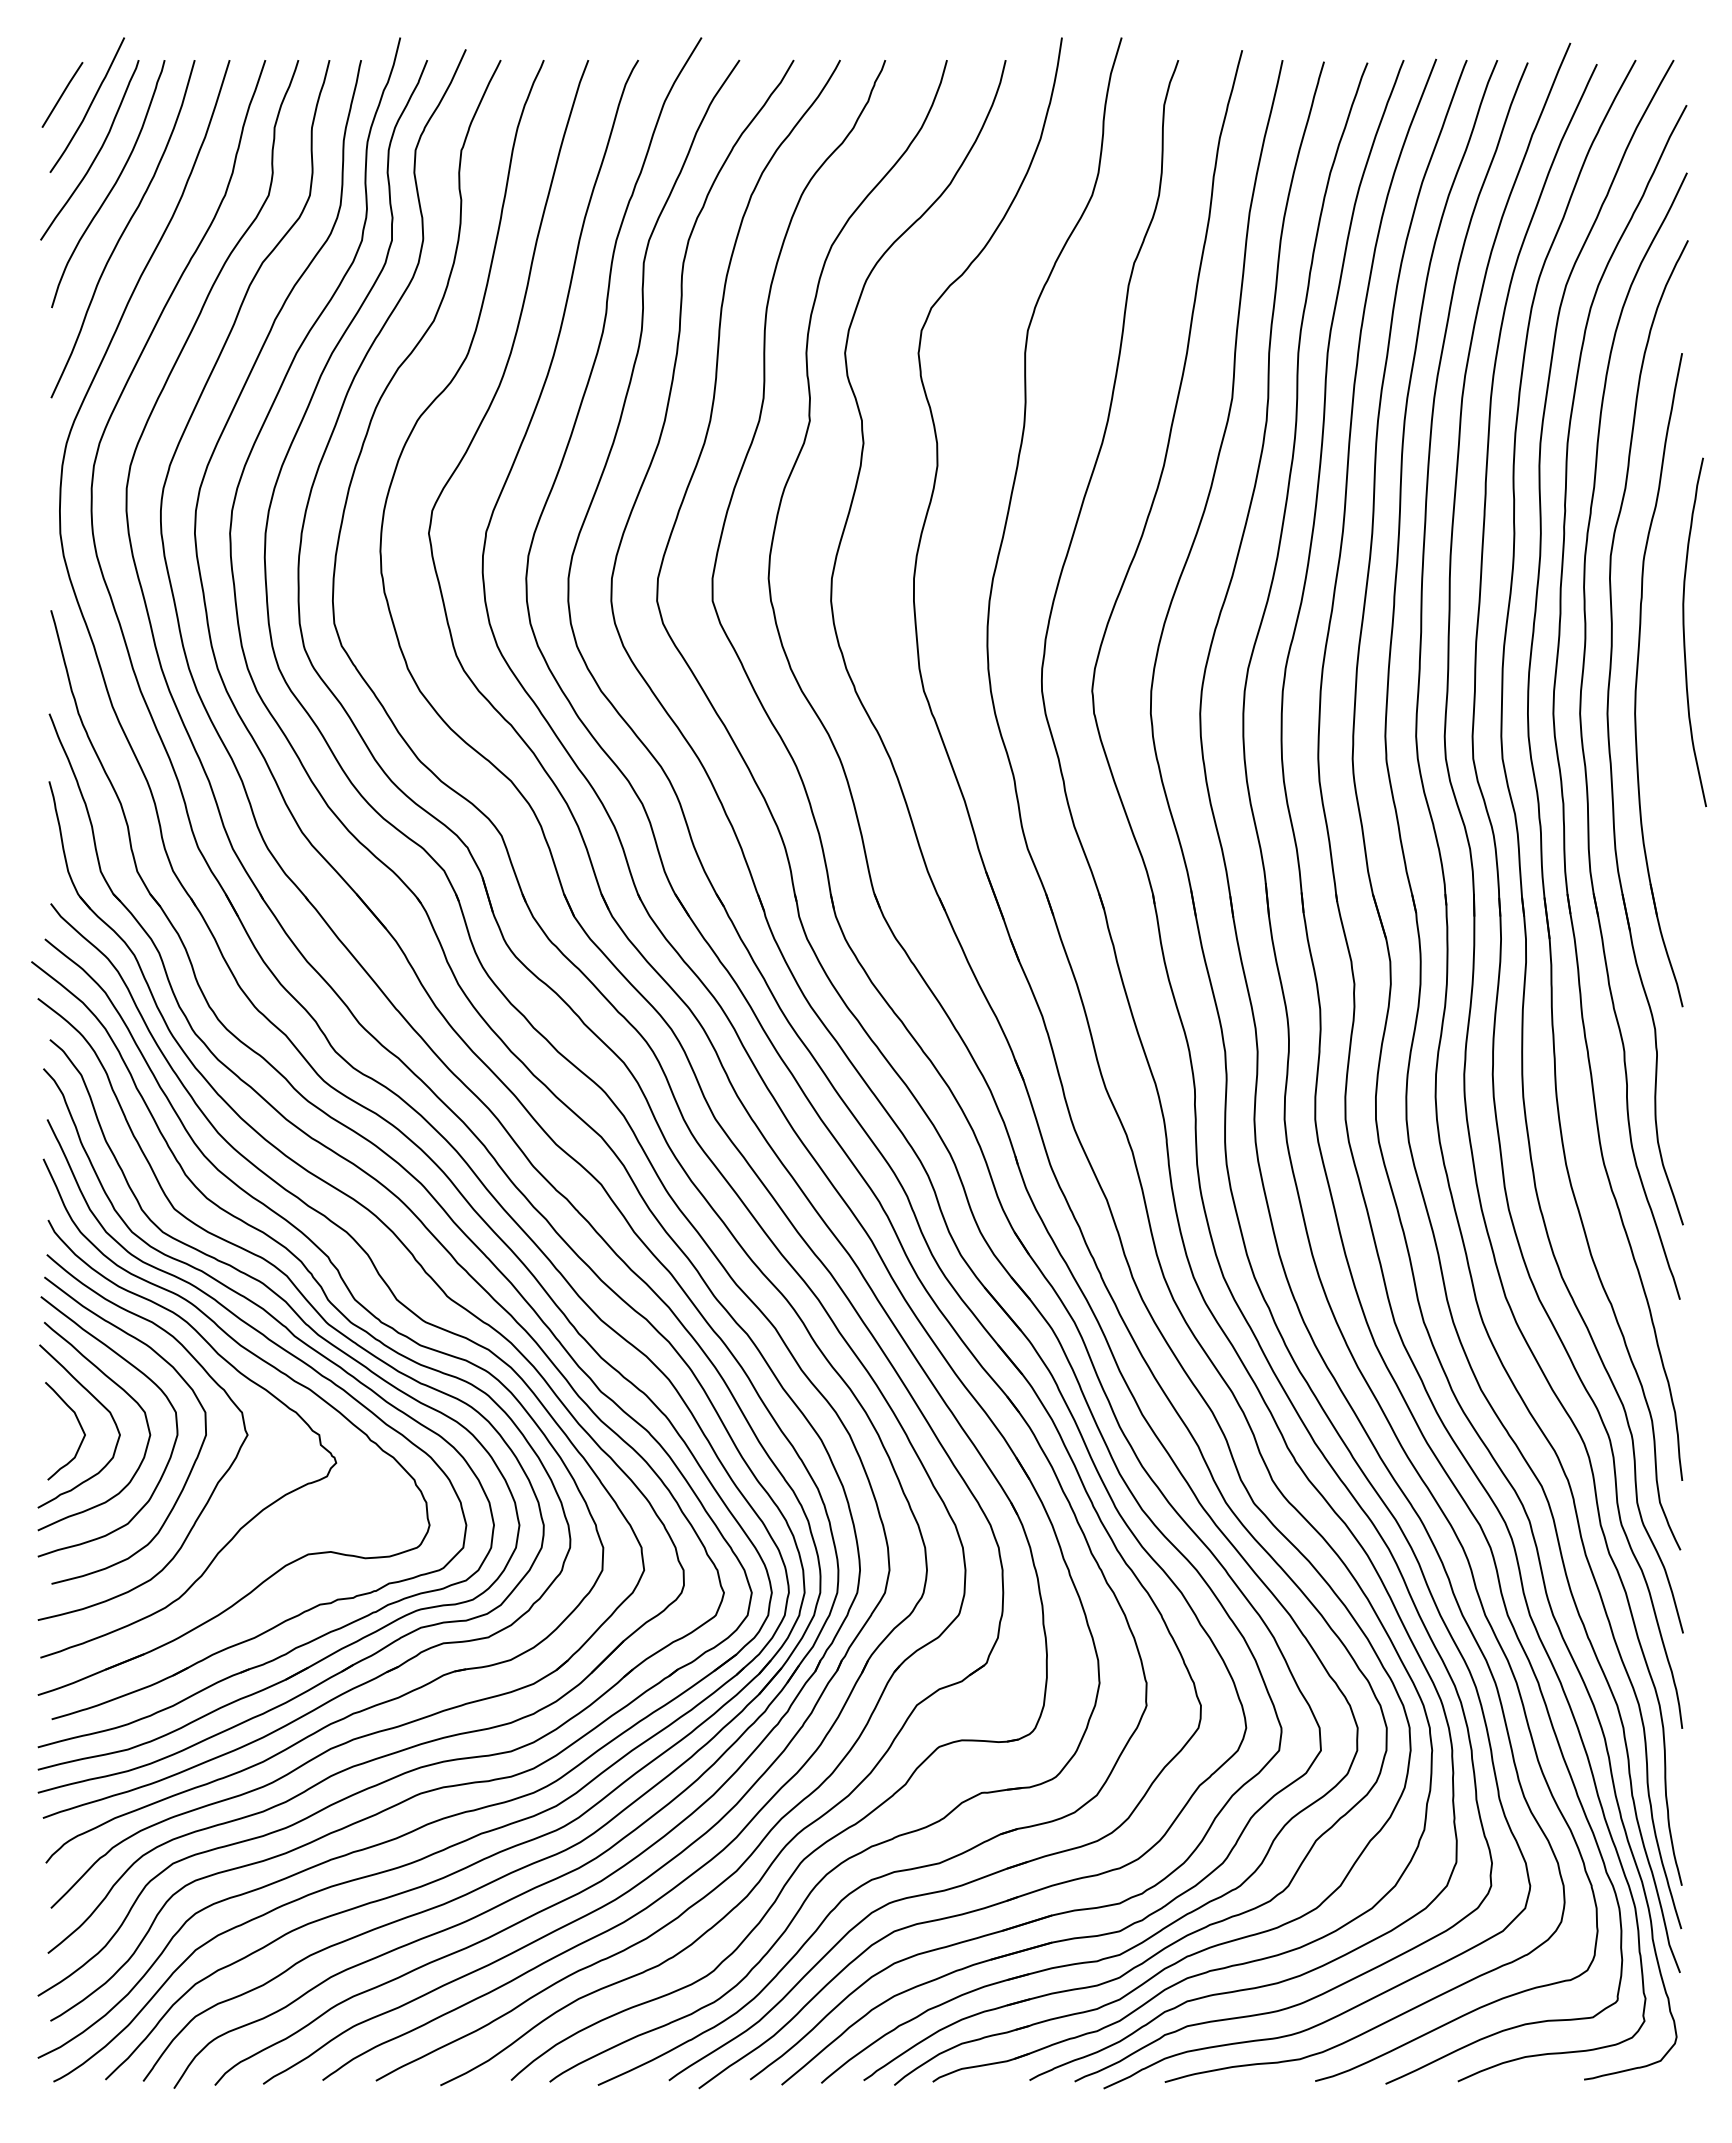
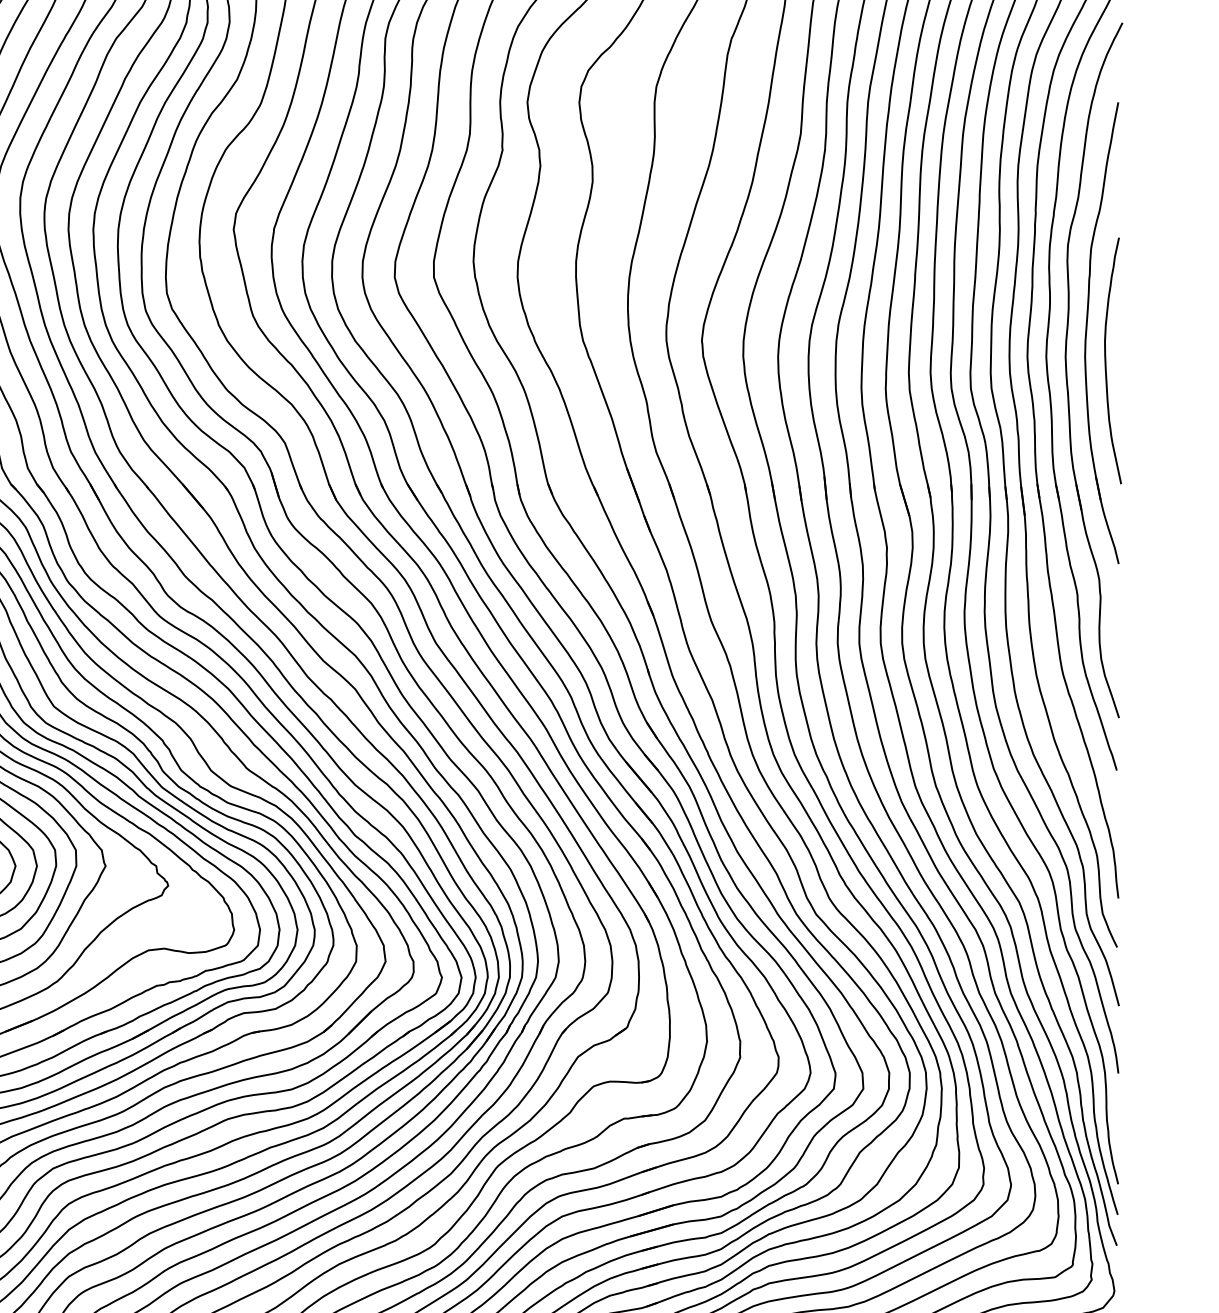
curve: (1684, 632) -> (1105, 361), moved

